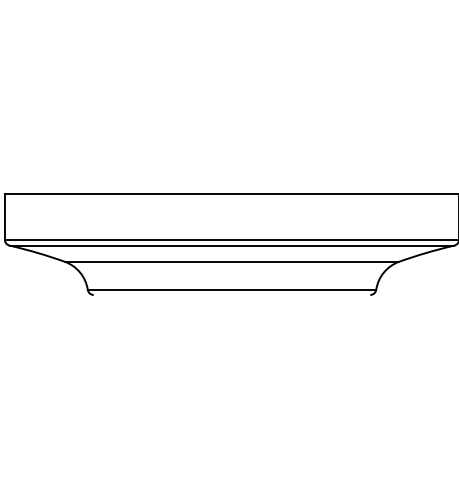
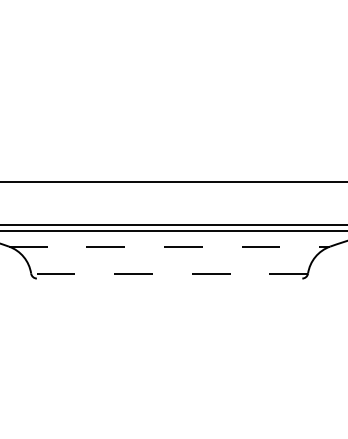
line: (232, 261) -> (170, 246), solid -> dashed
line: (231, 289) -> (169, 273), solid -> dashed

